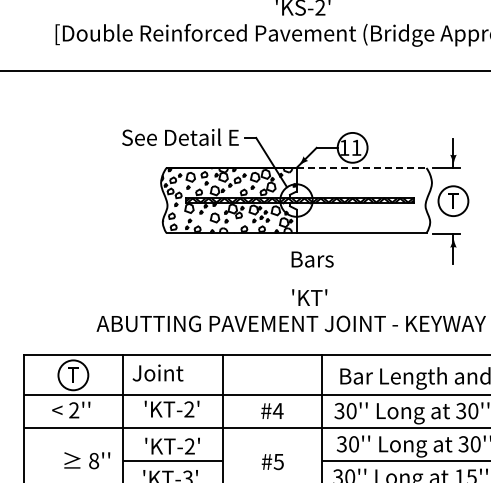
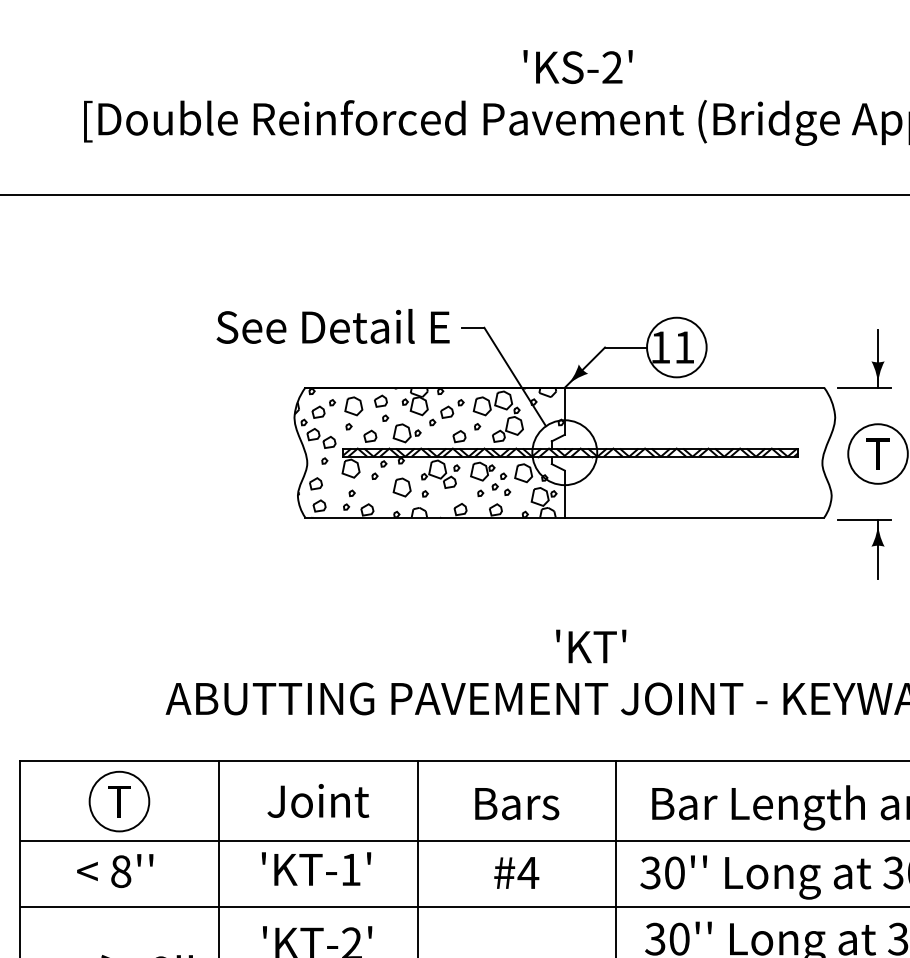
line: (362, 168) -> (696, 388), dashed -> solid
text: (312, 259) -> (516, 803), moved
text: (157, 372) -> (317, 799), moved
text: (189, 409) -> (351, 869), 'KT-2' -> 'KT-1'
text: (74, 410) -> (121, 871), 2'' -> 8''

